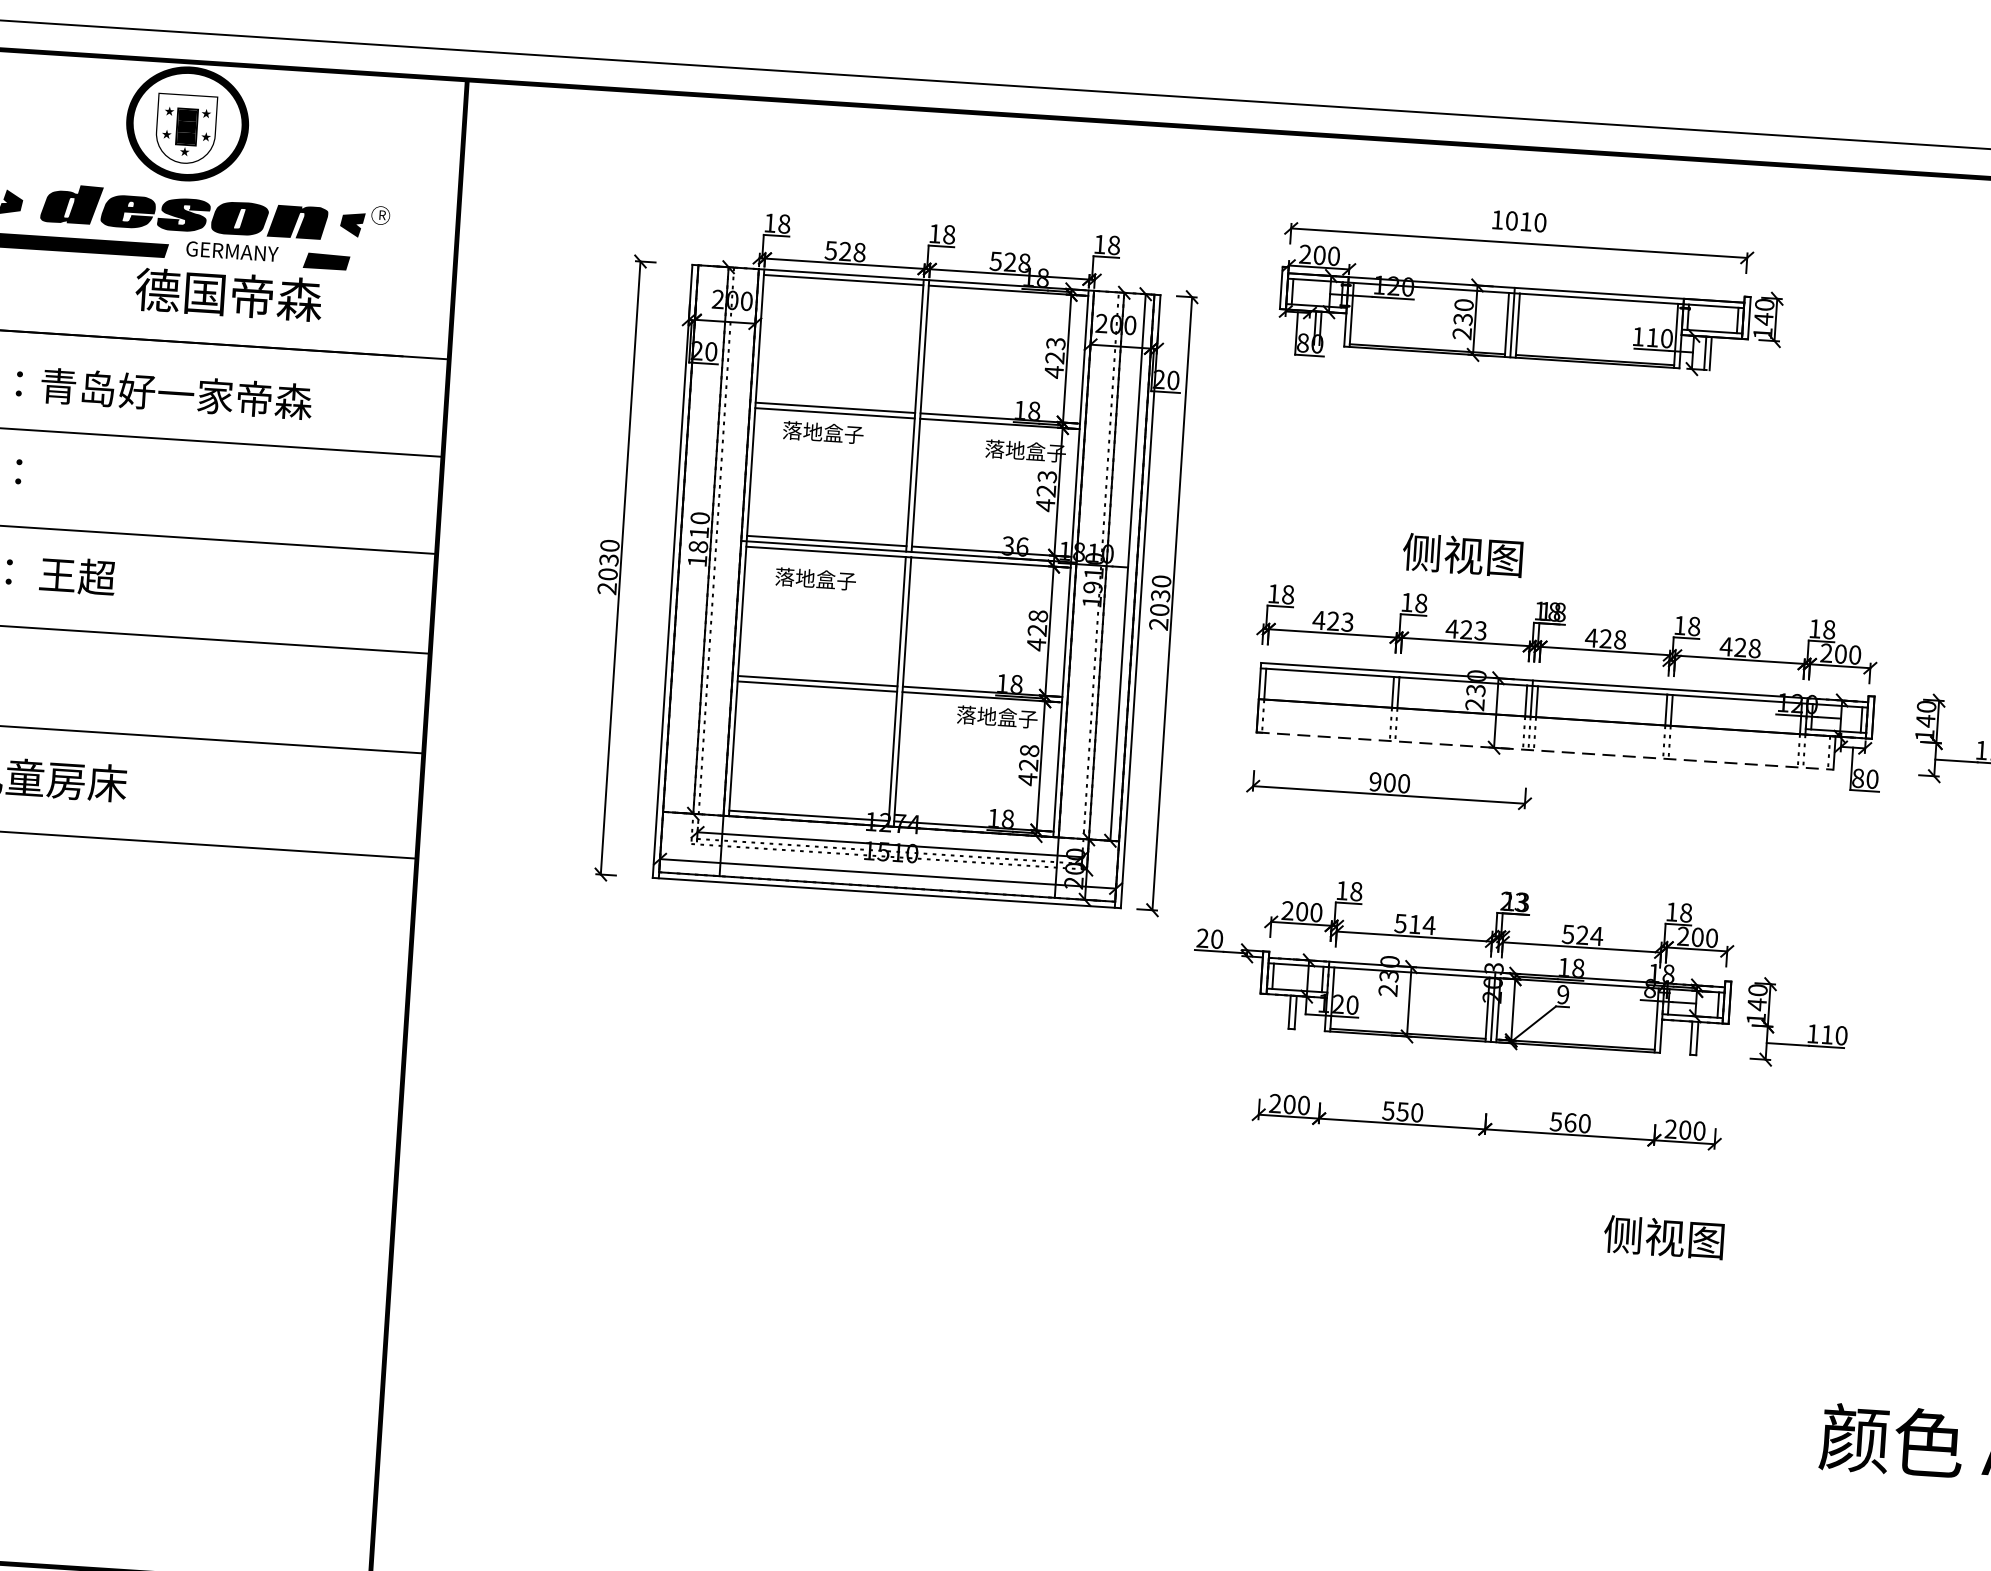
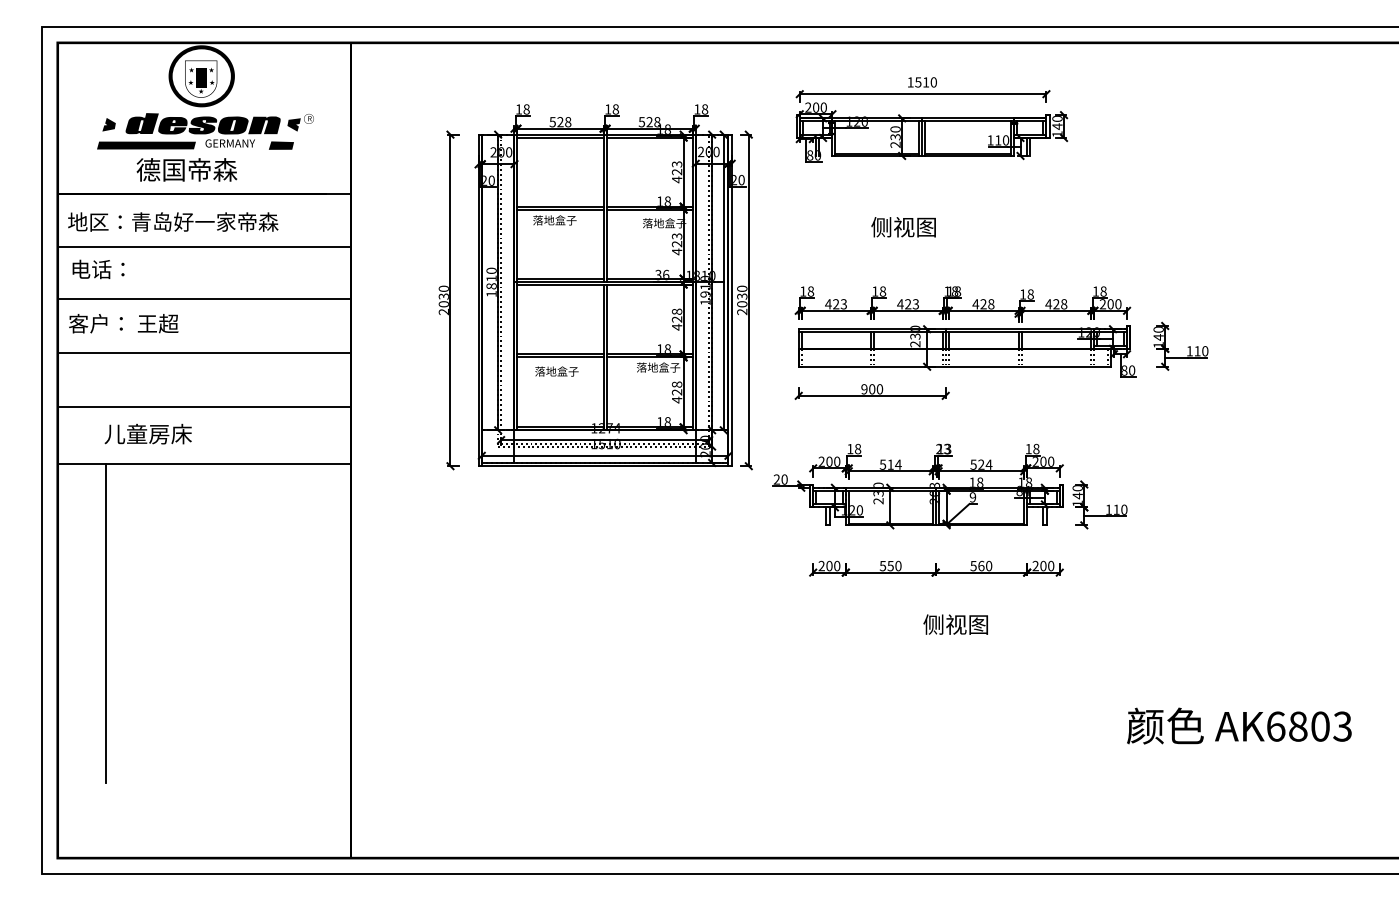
text: (1512, 221) -> (918, 82), 1010 -> 1510
text: (228, 294) -> (186, 169), moved
text: (1462, 555) -> (903, 227), moved
text: (814, 578) -> (556, 371), moved
line: (1544, 750) -> (954, 366), dashed -> solid
text: (1663, 1237) -> (955, 624), moved

